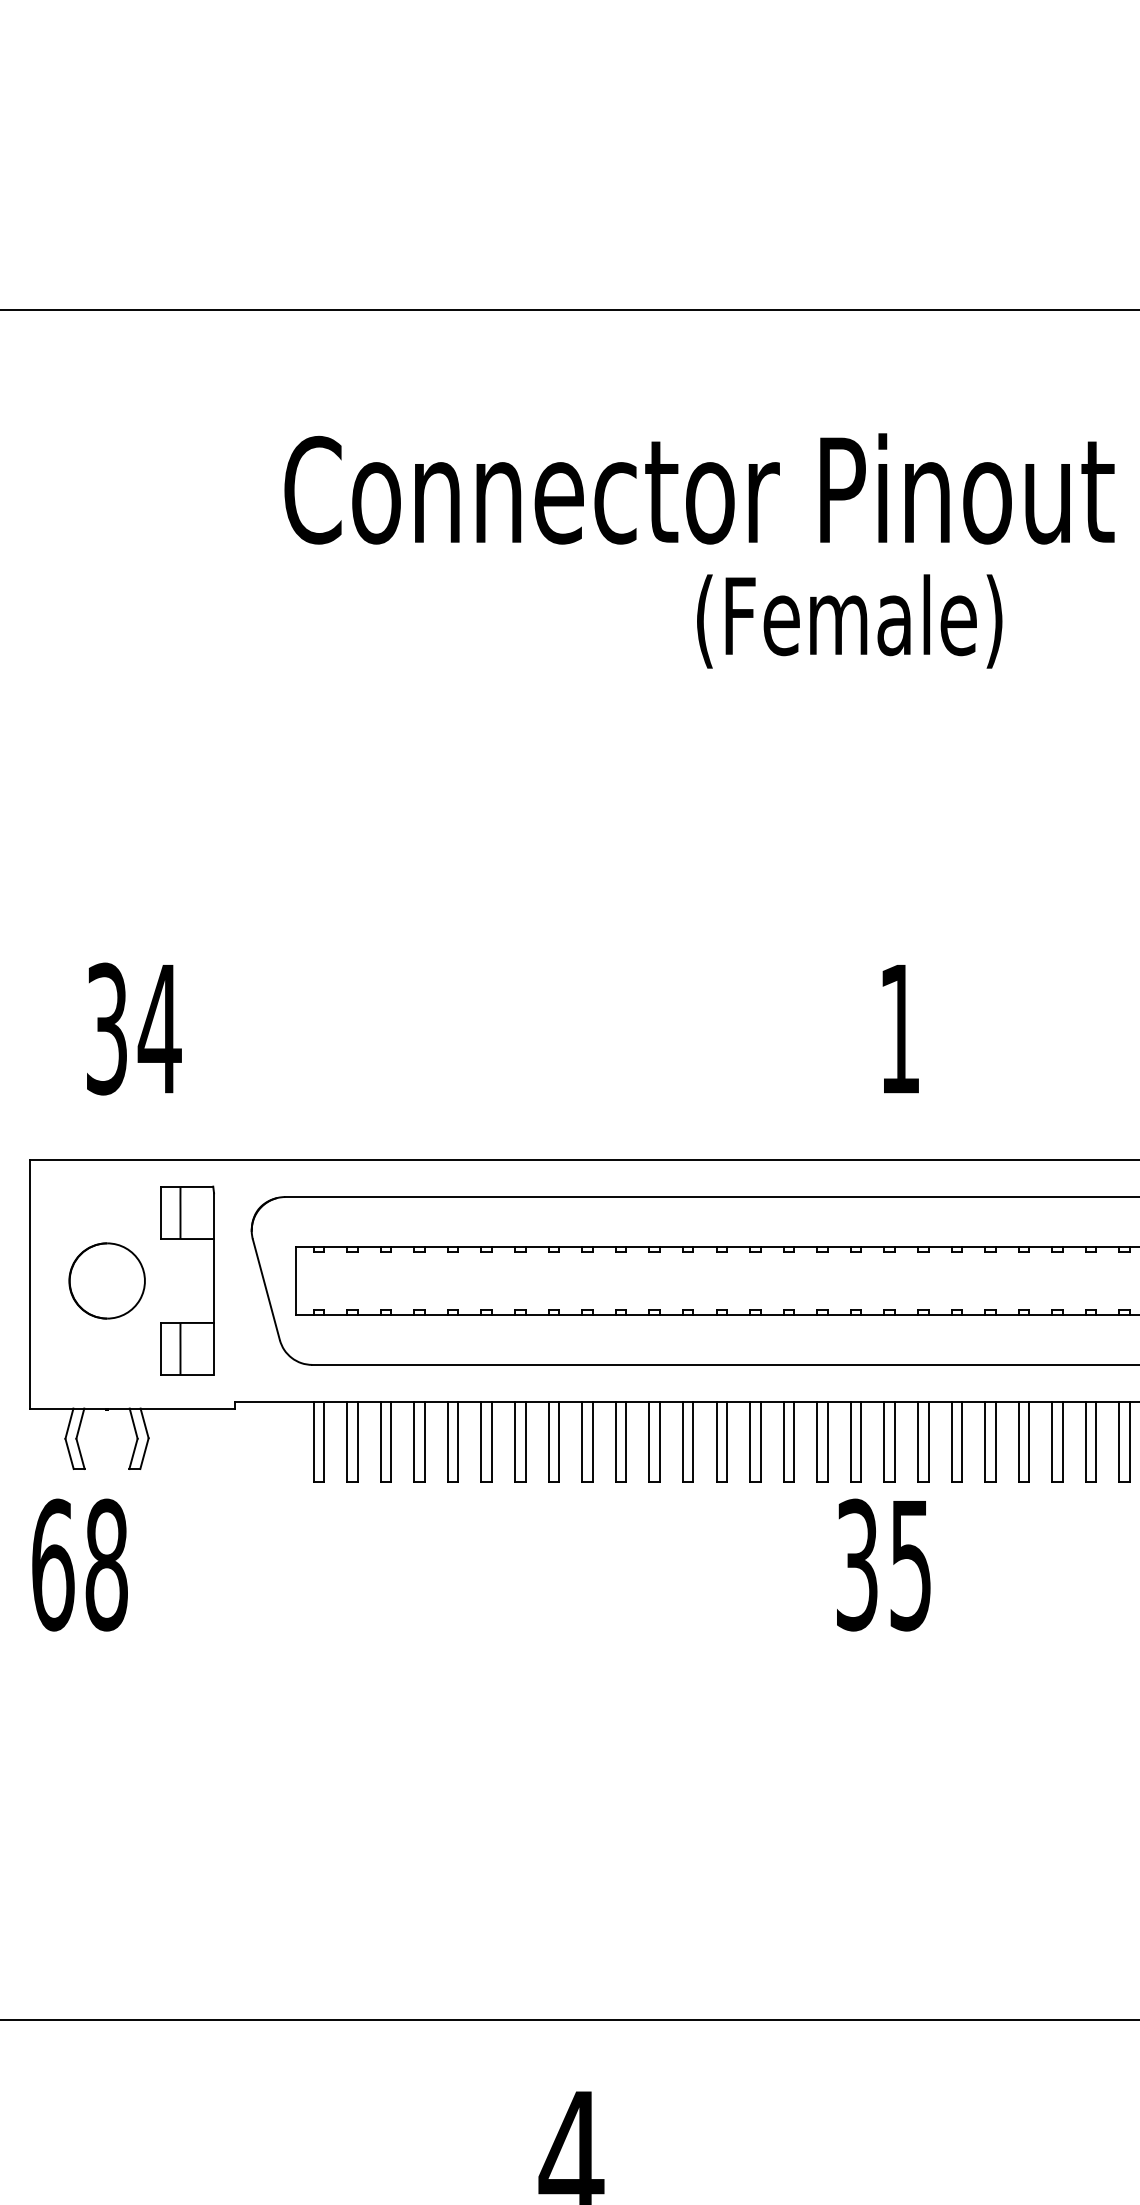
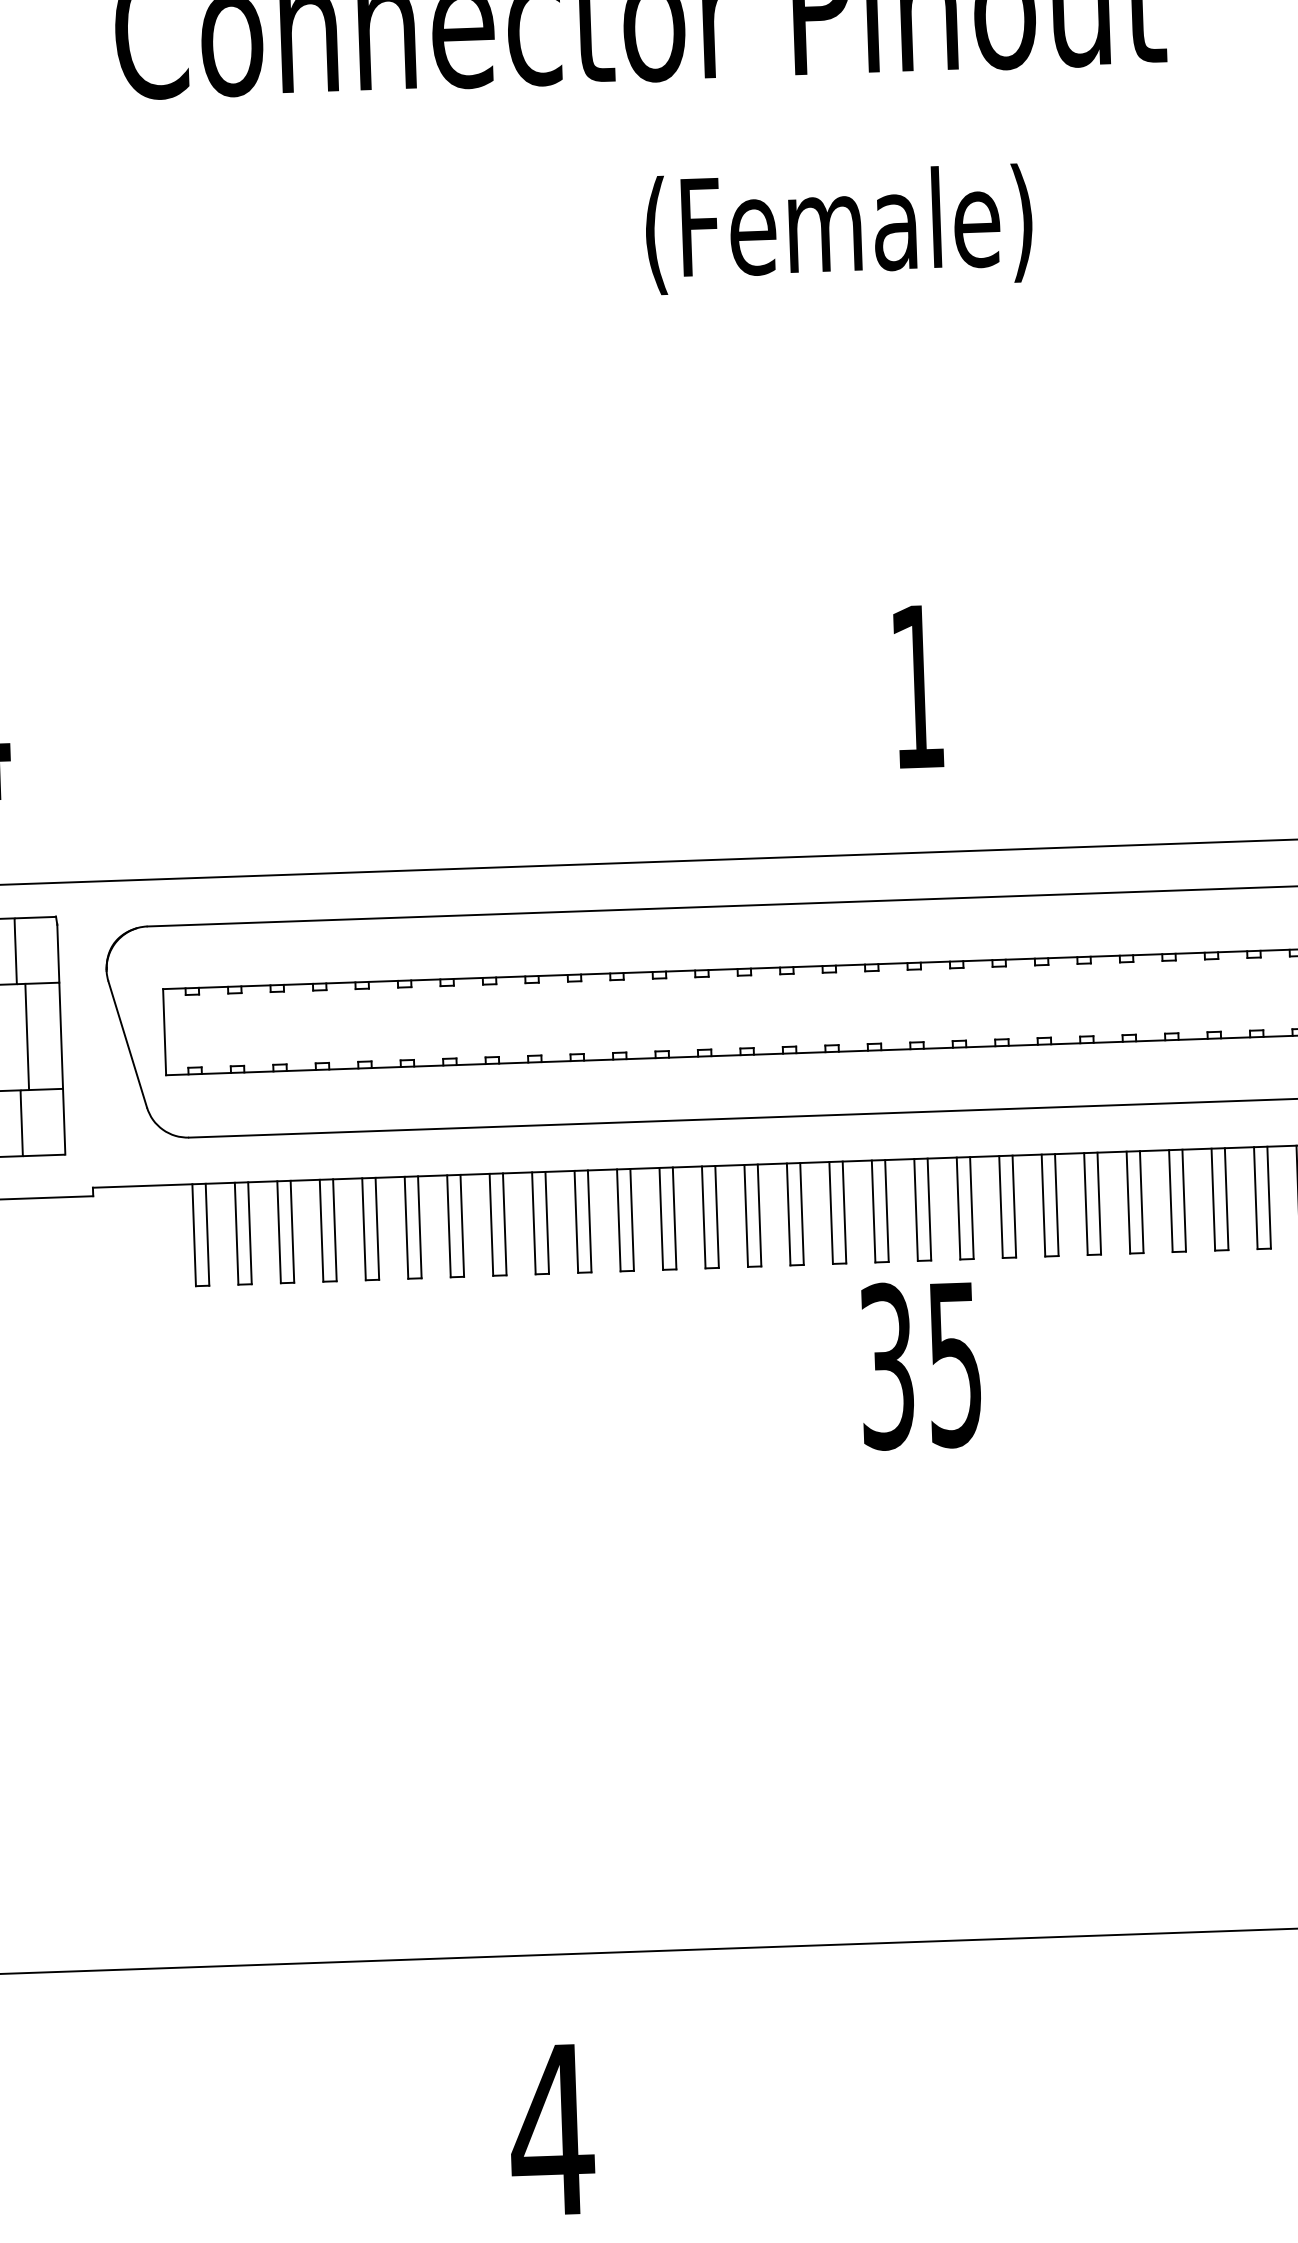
text: (849, 621) -> (838, 229), moved
line: (187, 1280) -> (27, 1036), added

